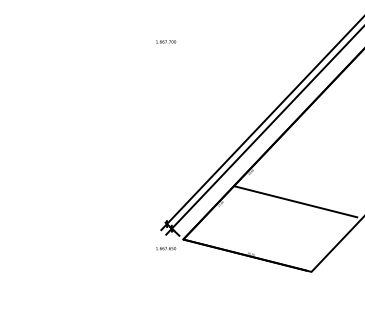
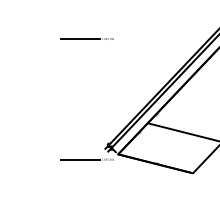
line: (118, 42) -> (80, 39), added
line: (118, 248) -> (80, 159), added

